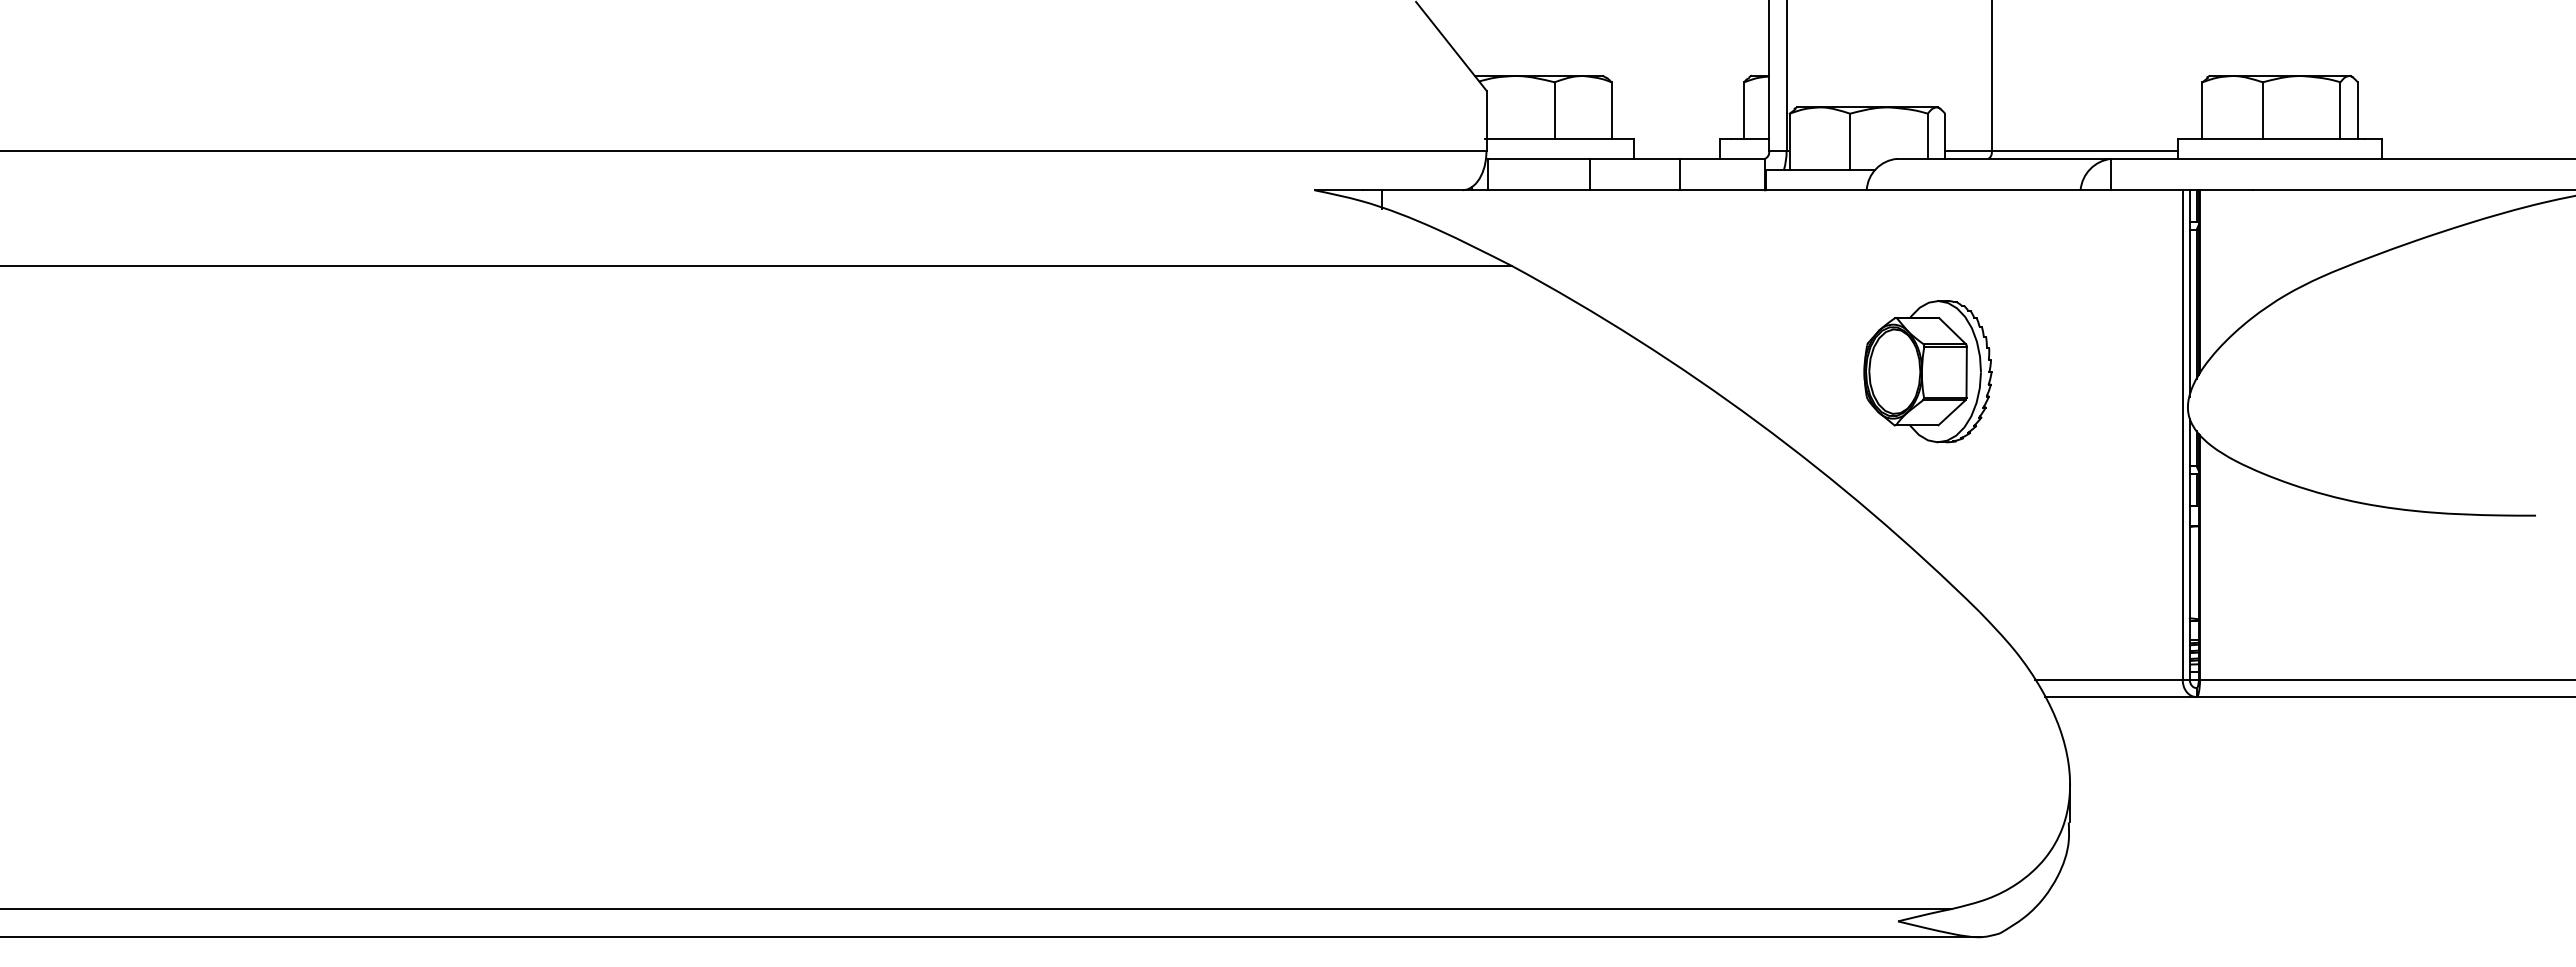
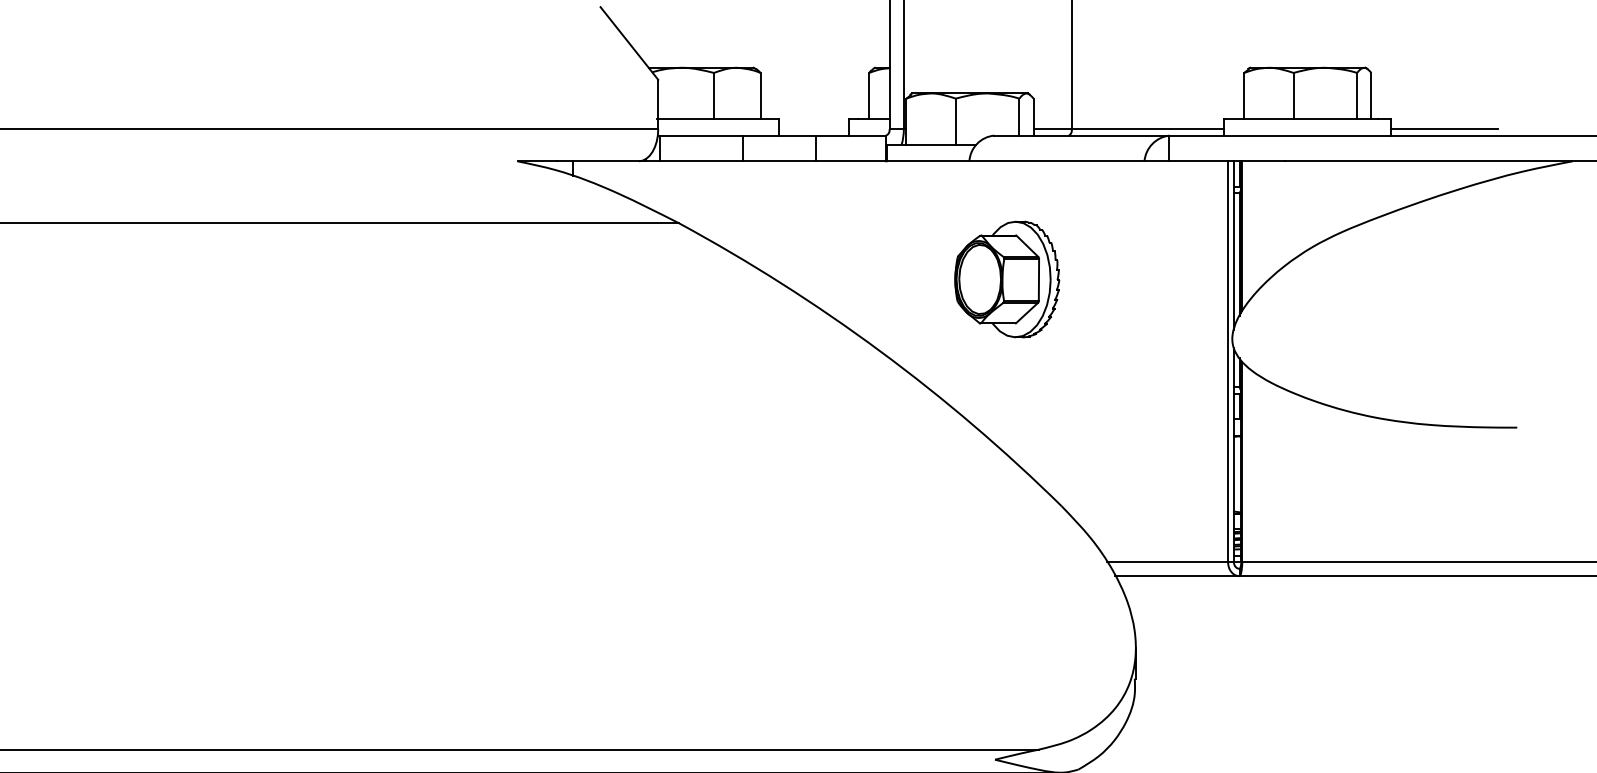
line: (2447, 151) -> (1444, 129), added
part: (1927, 371) -> (1006, 279), moved

